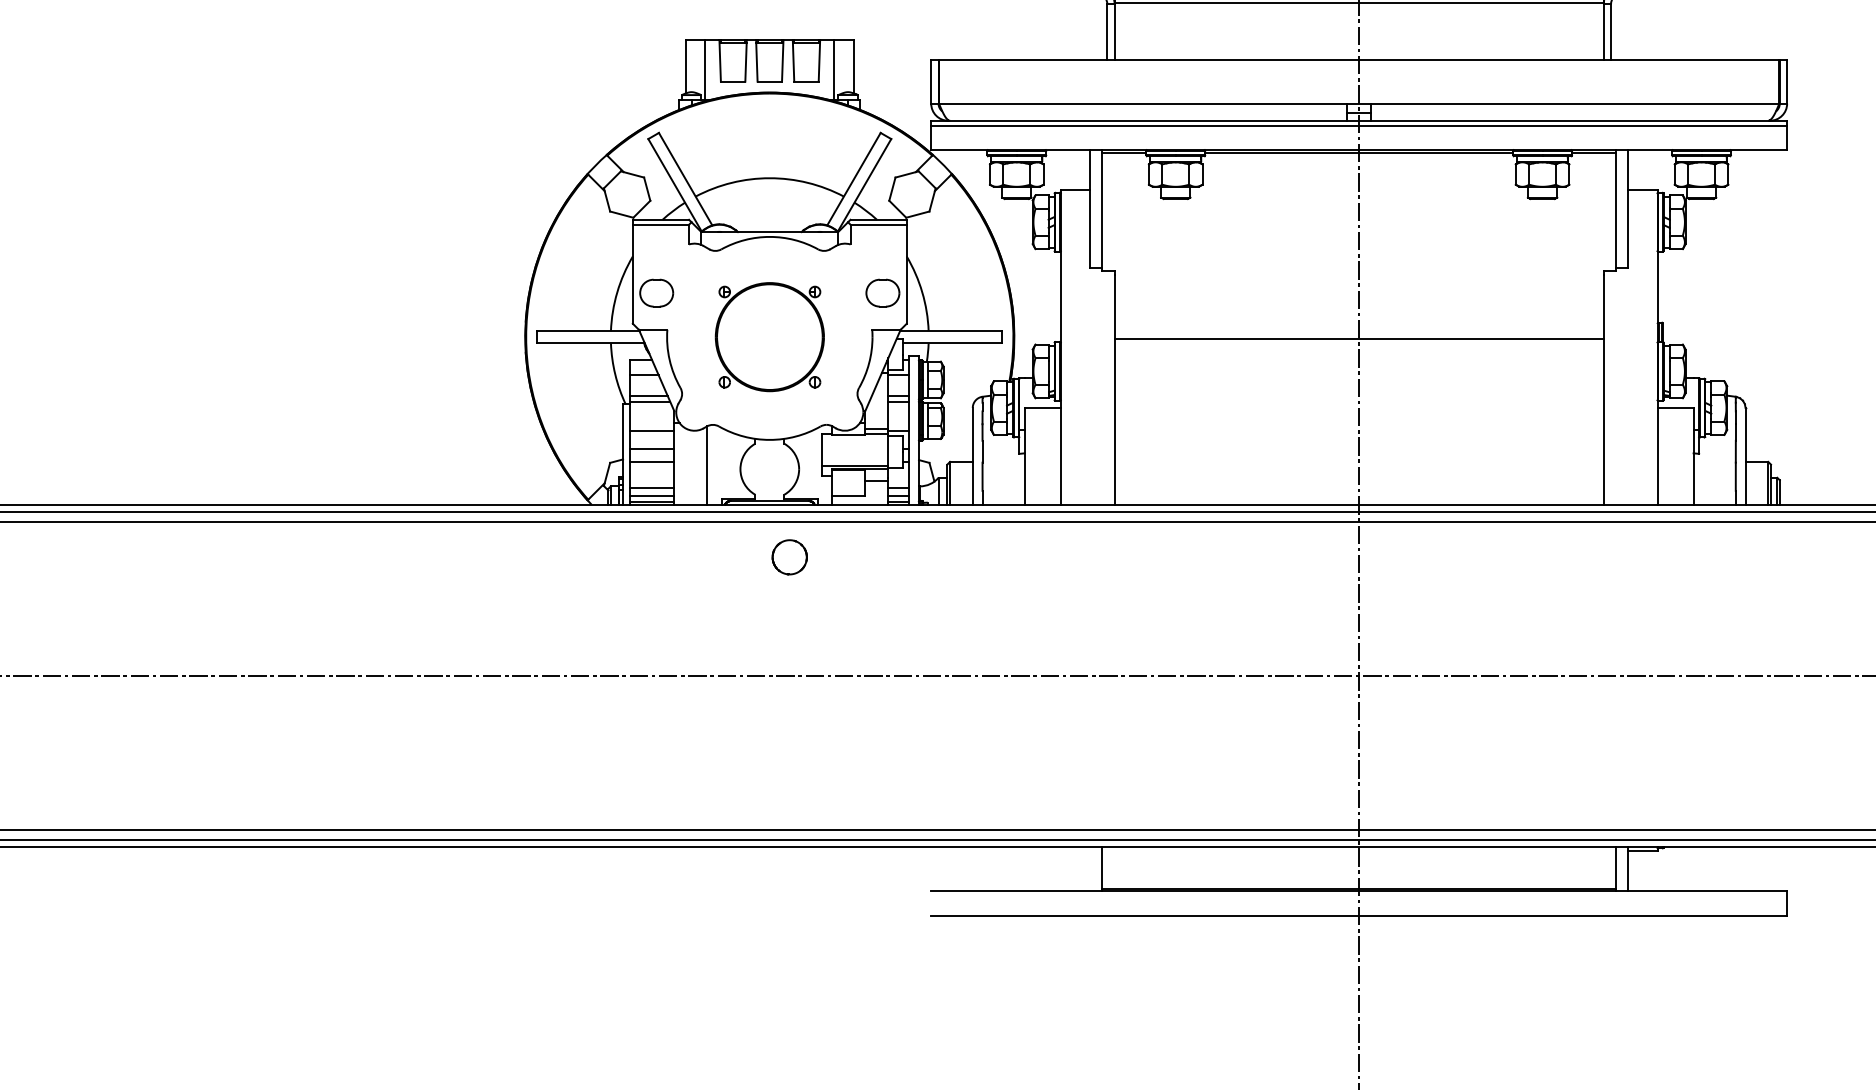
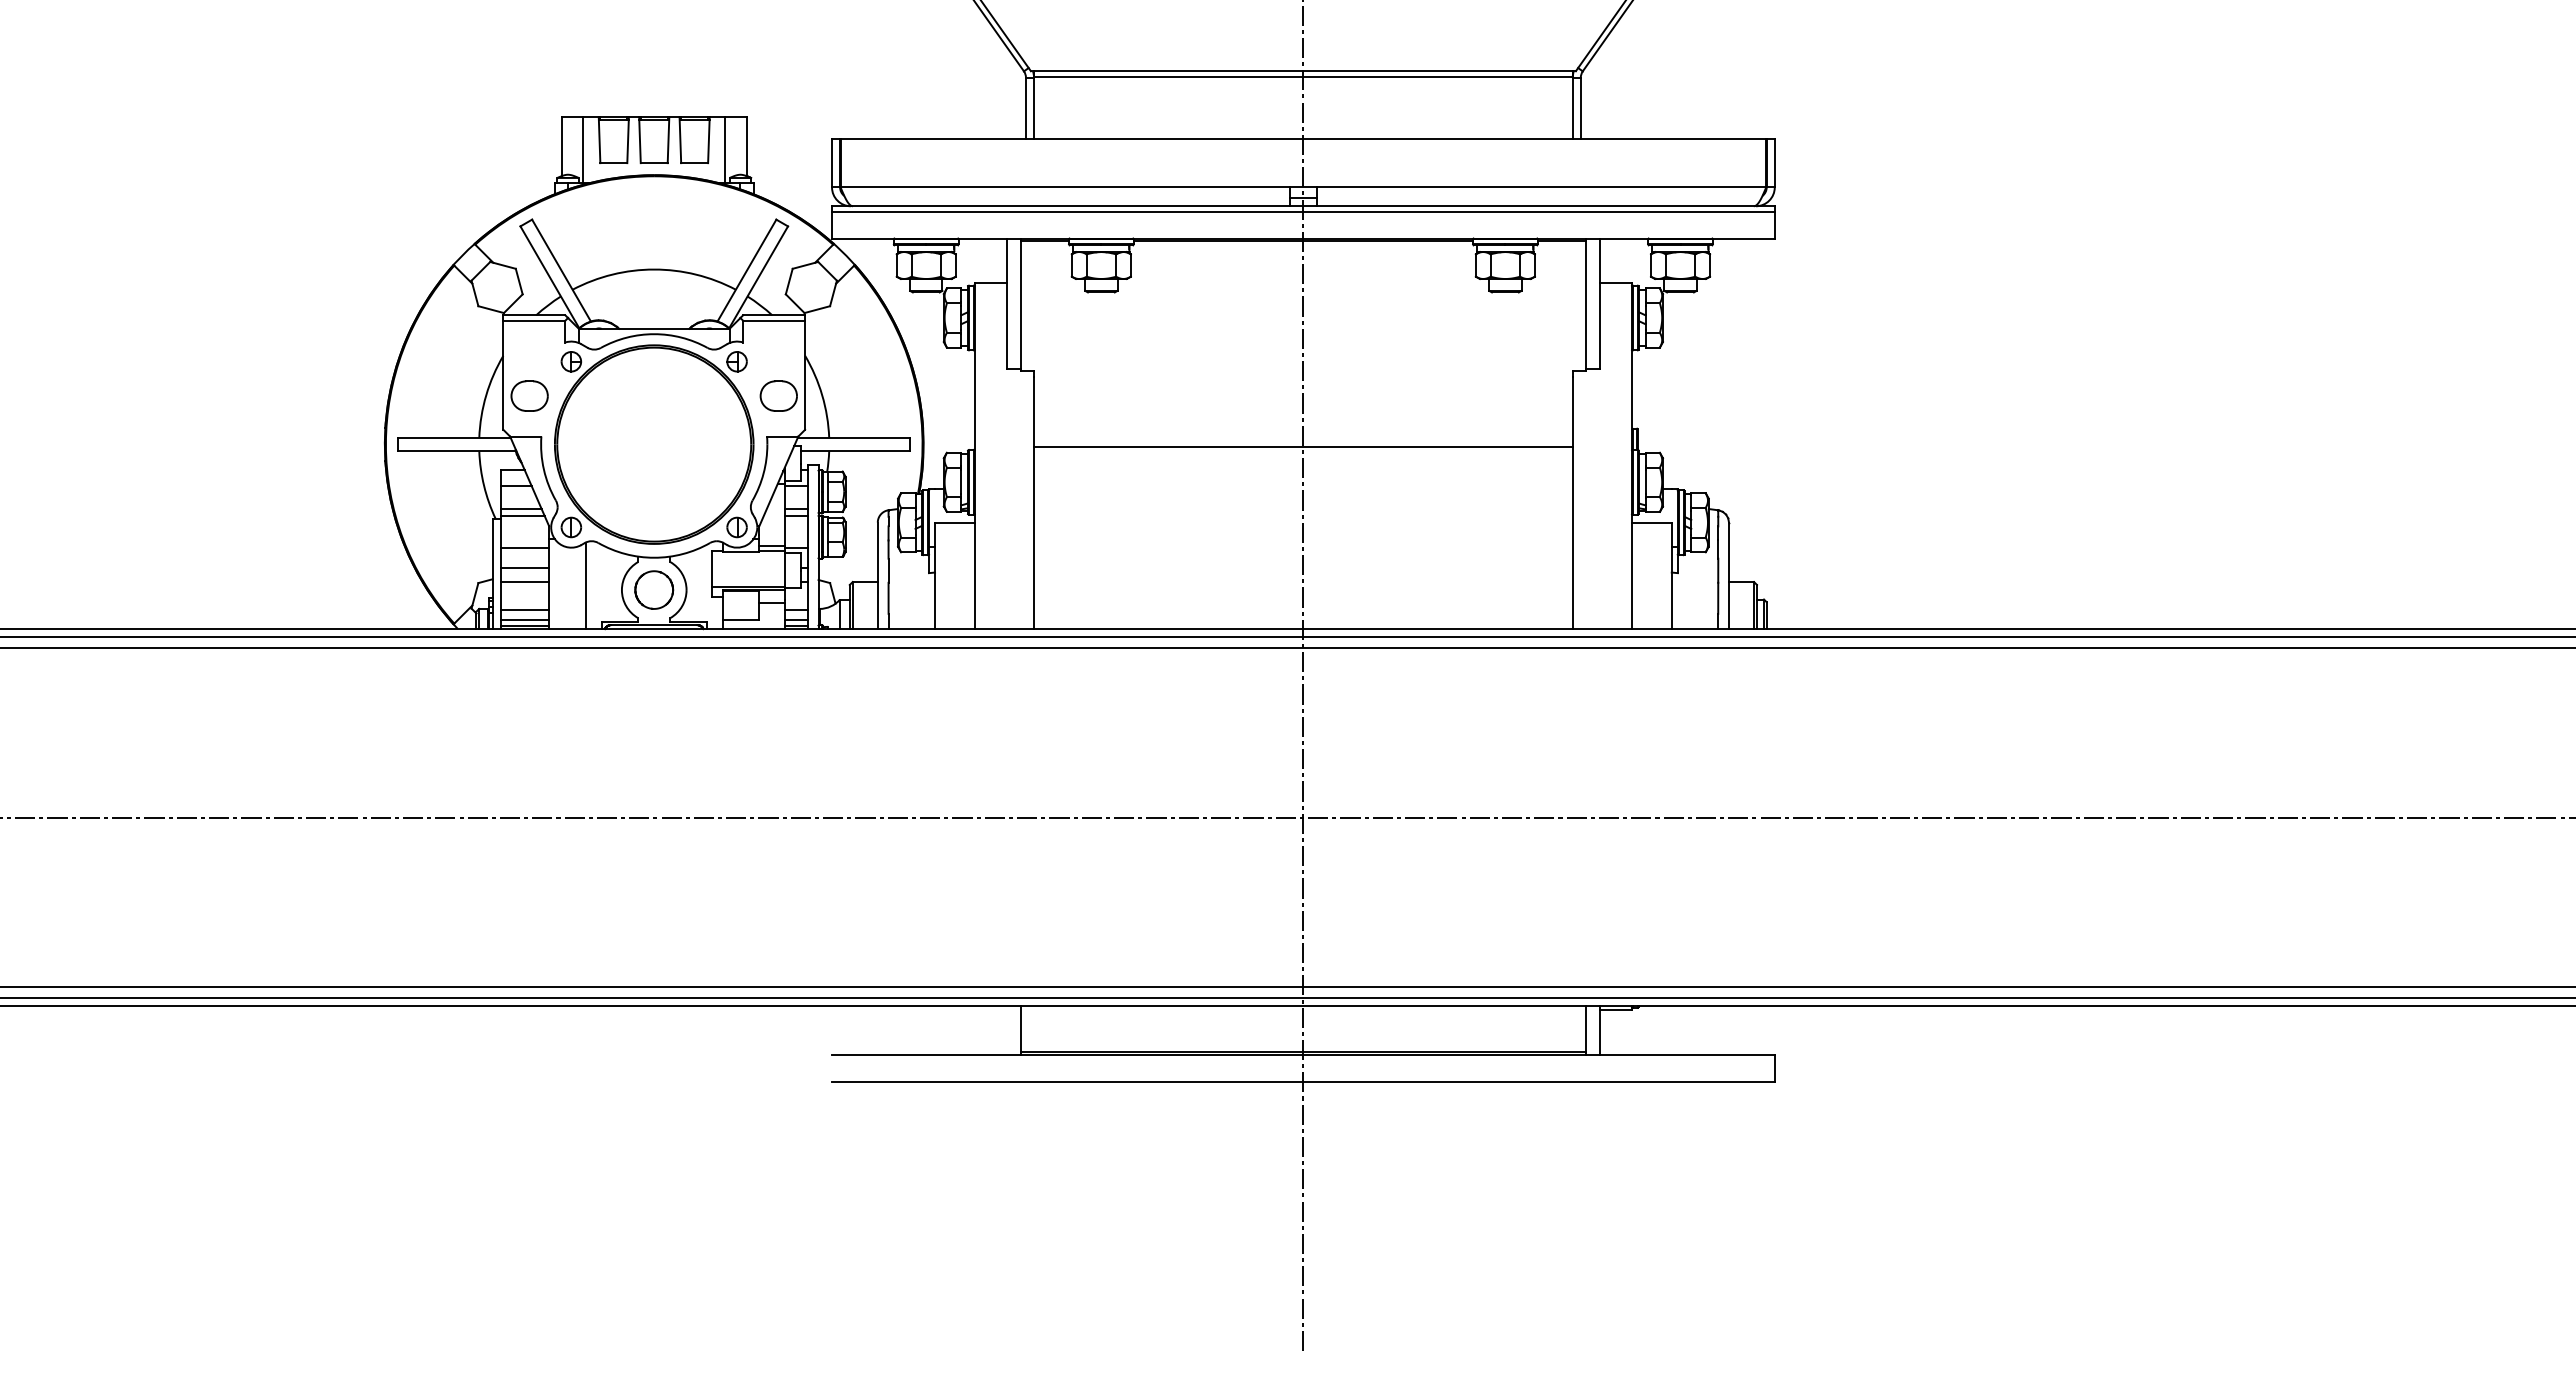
part: (770, 337) -> (654, 444), size x1.67
part: (790, 556) -> (654, 589), moved

